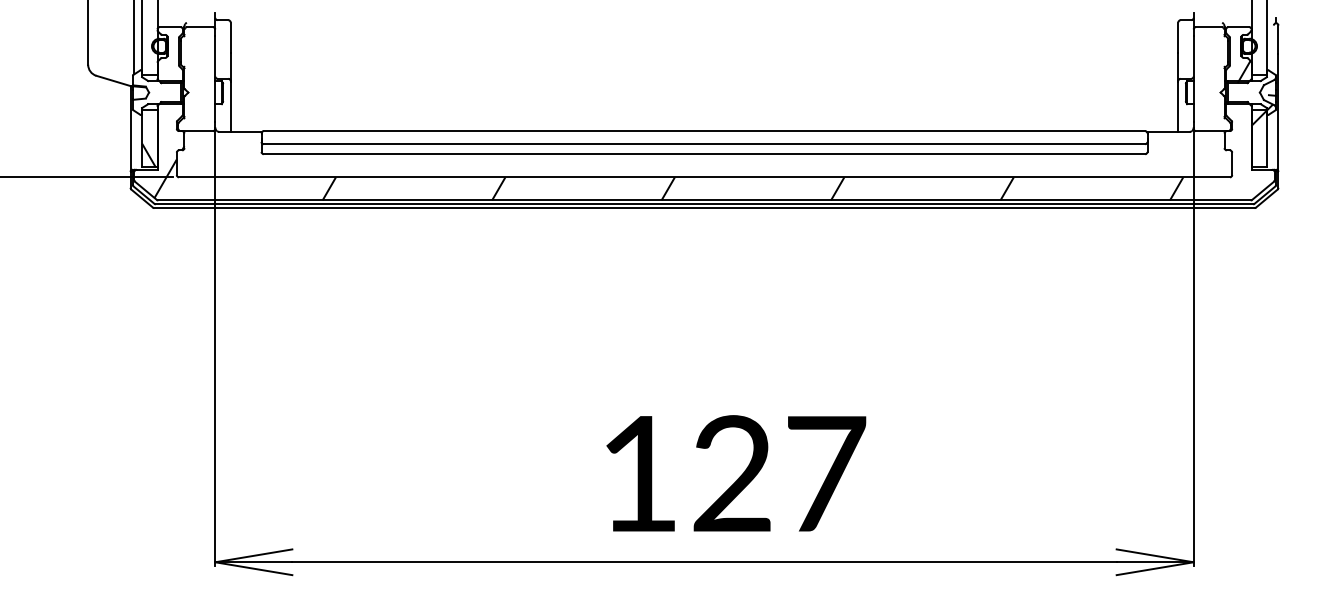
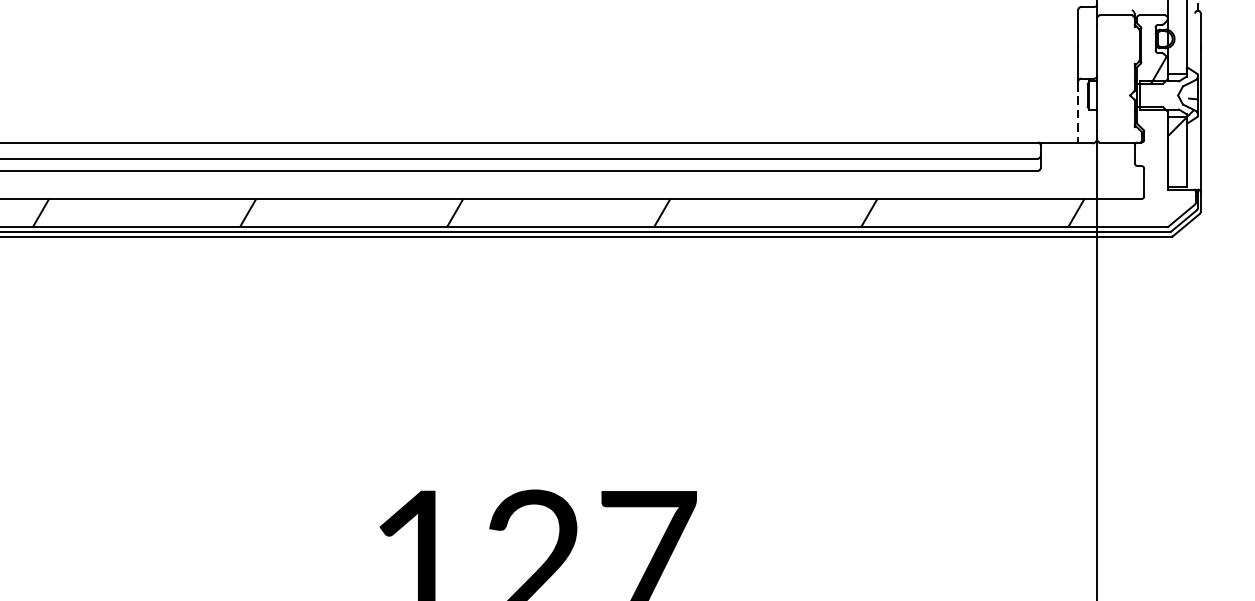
line: (1178, 107) -> (1078, 113), solid -> dashed

